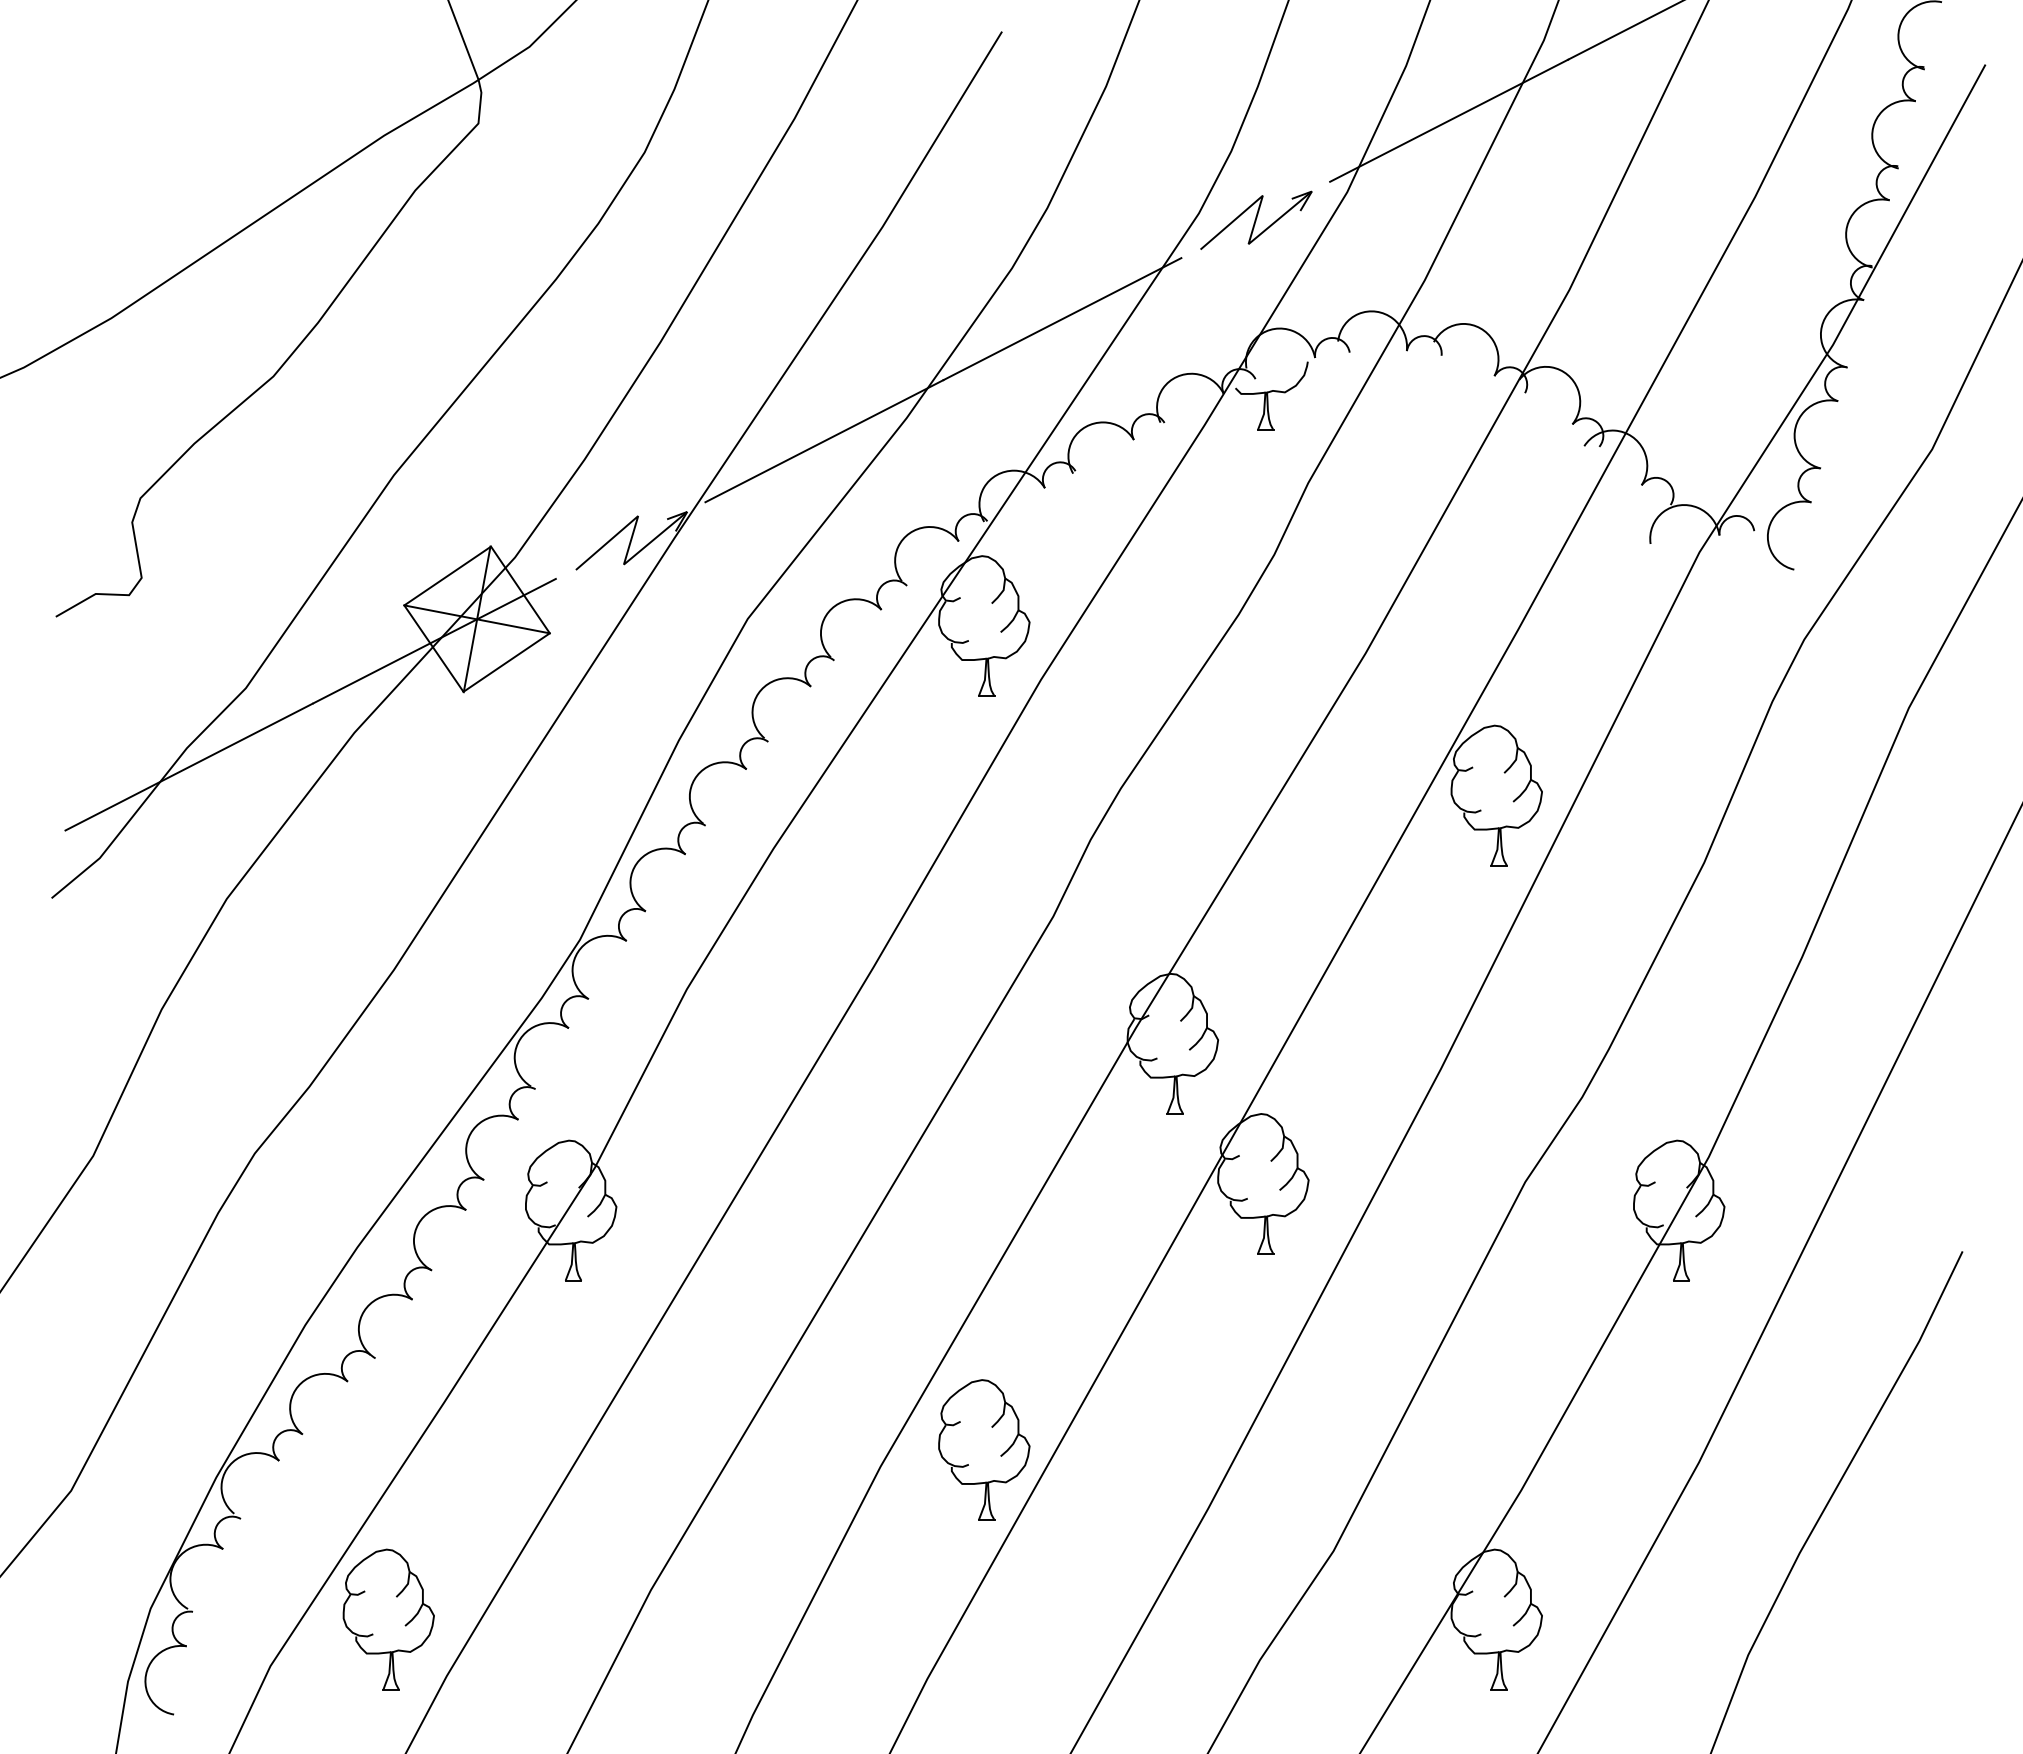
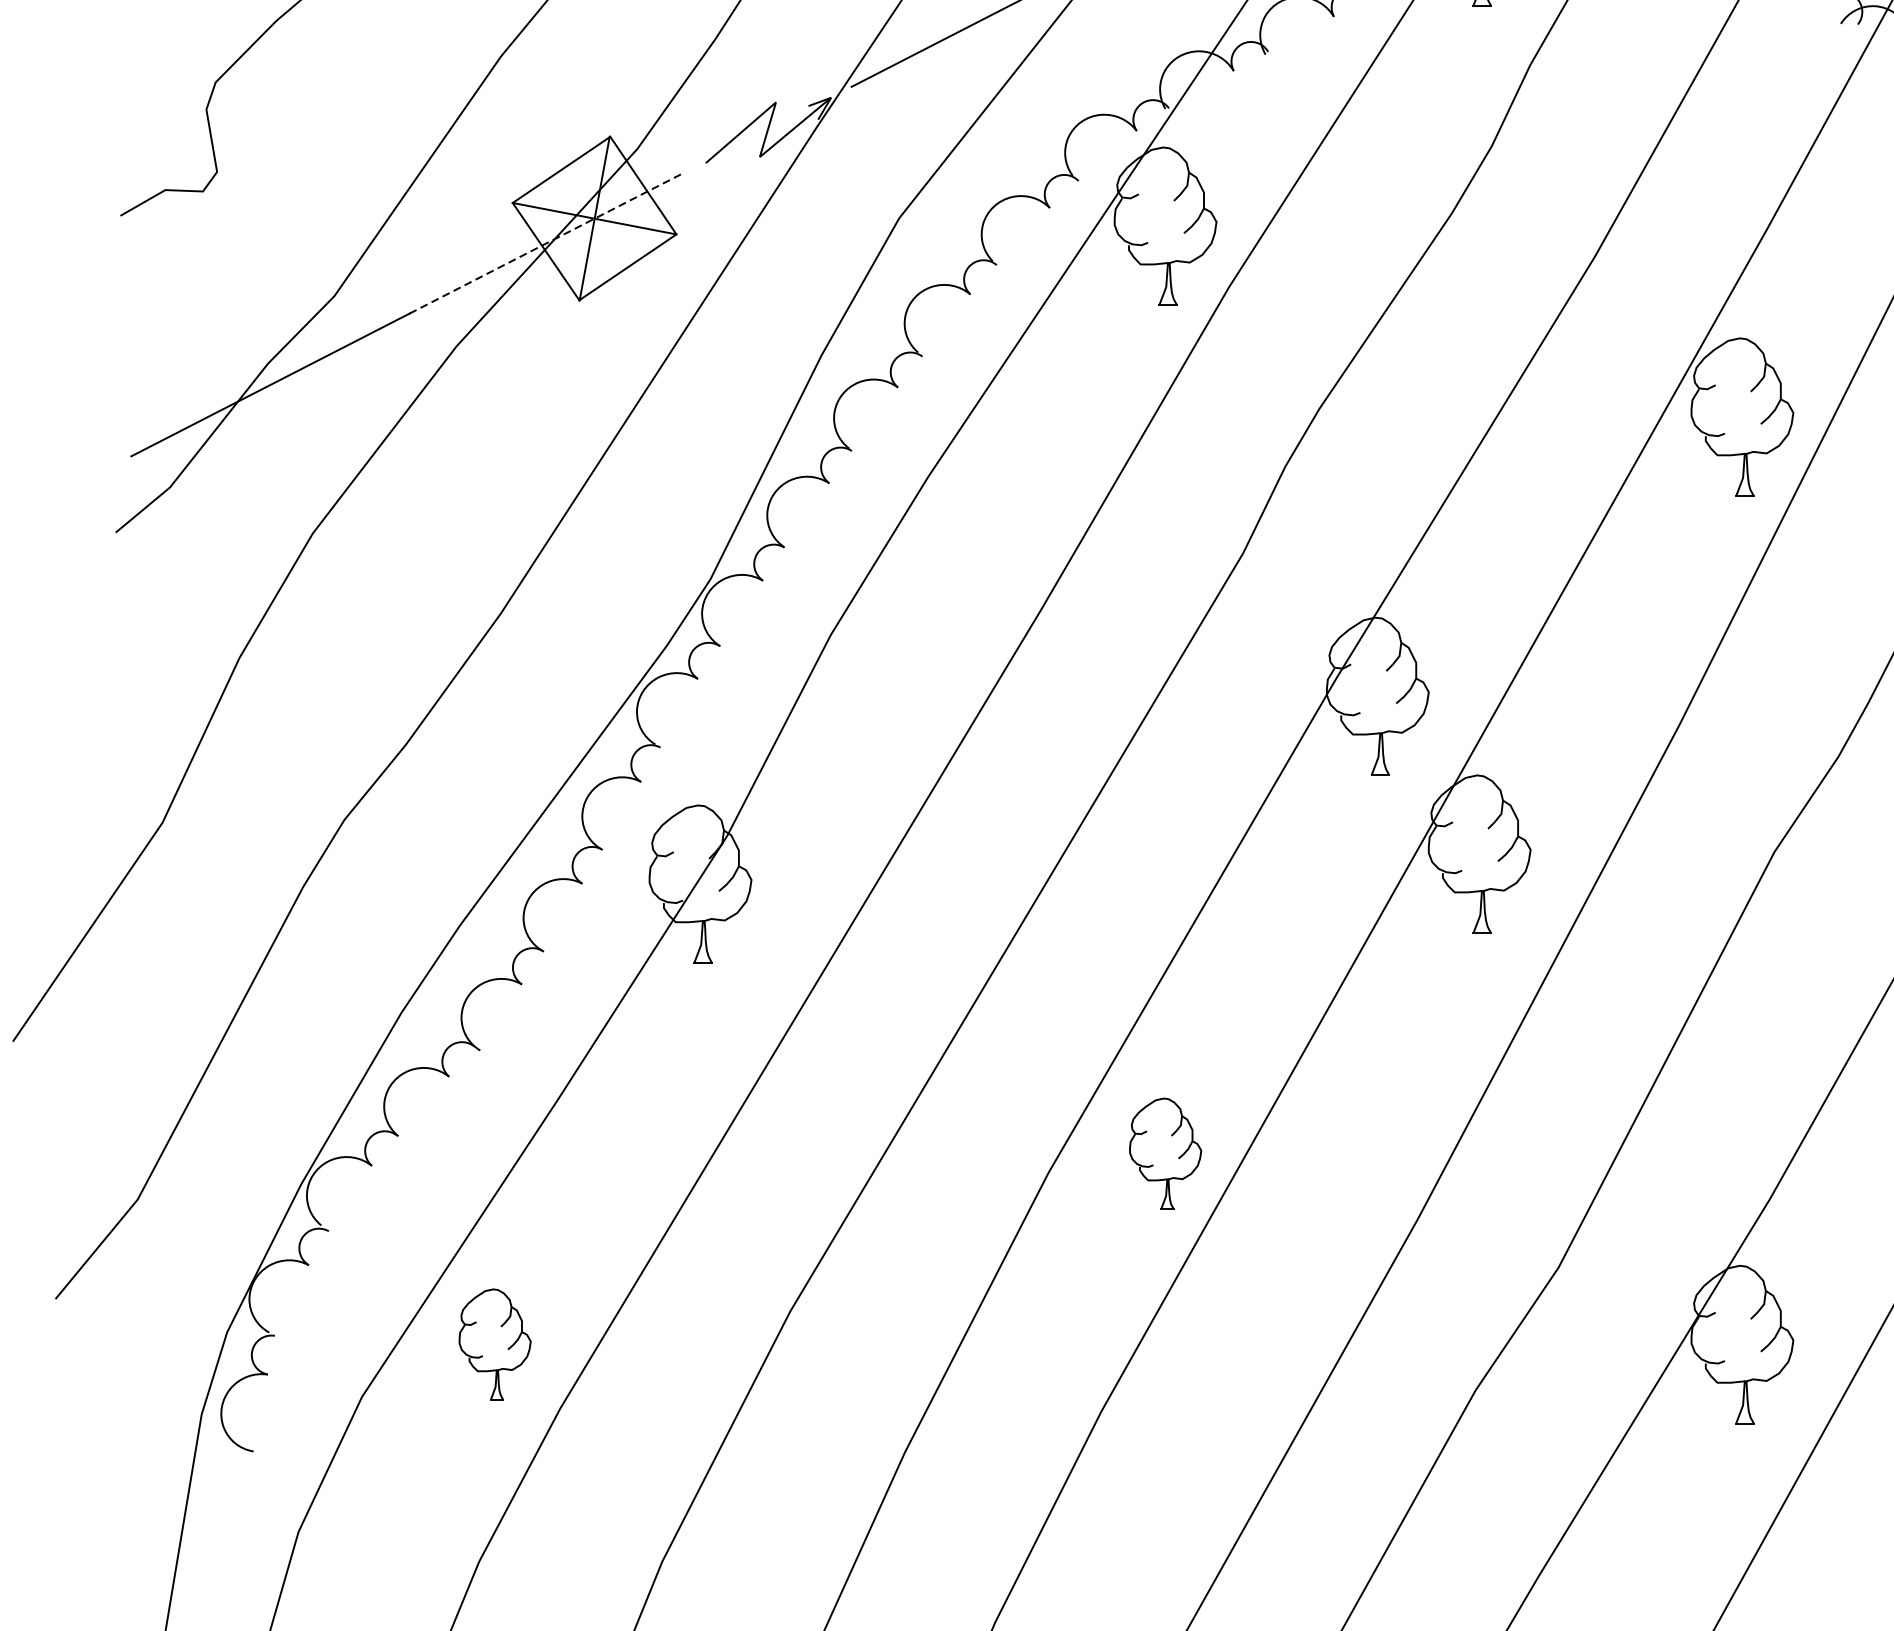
line: (435, 640) -> (547, 242), solid -> dashed
part: (984, 1449) -> (1165, 1153), size x0.7
part: (388, 1619) -> (494, 1344), size x0.7

